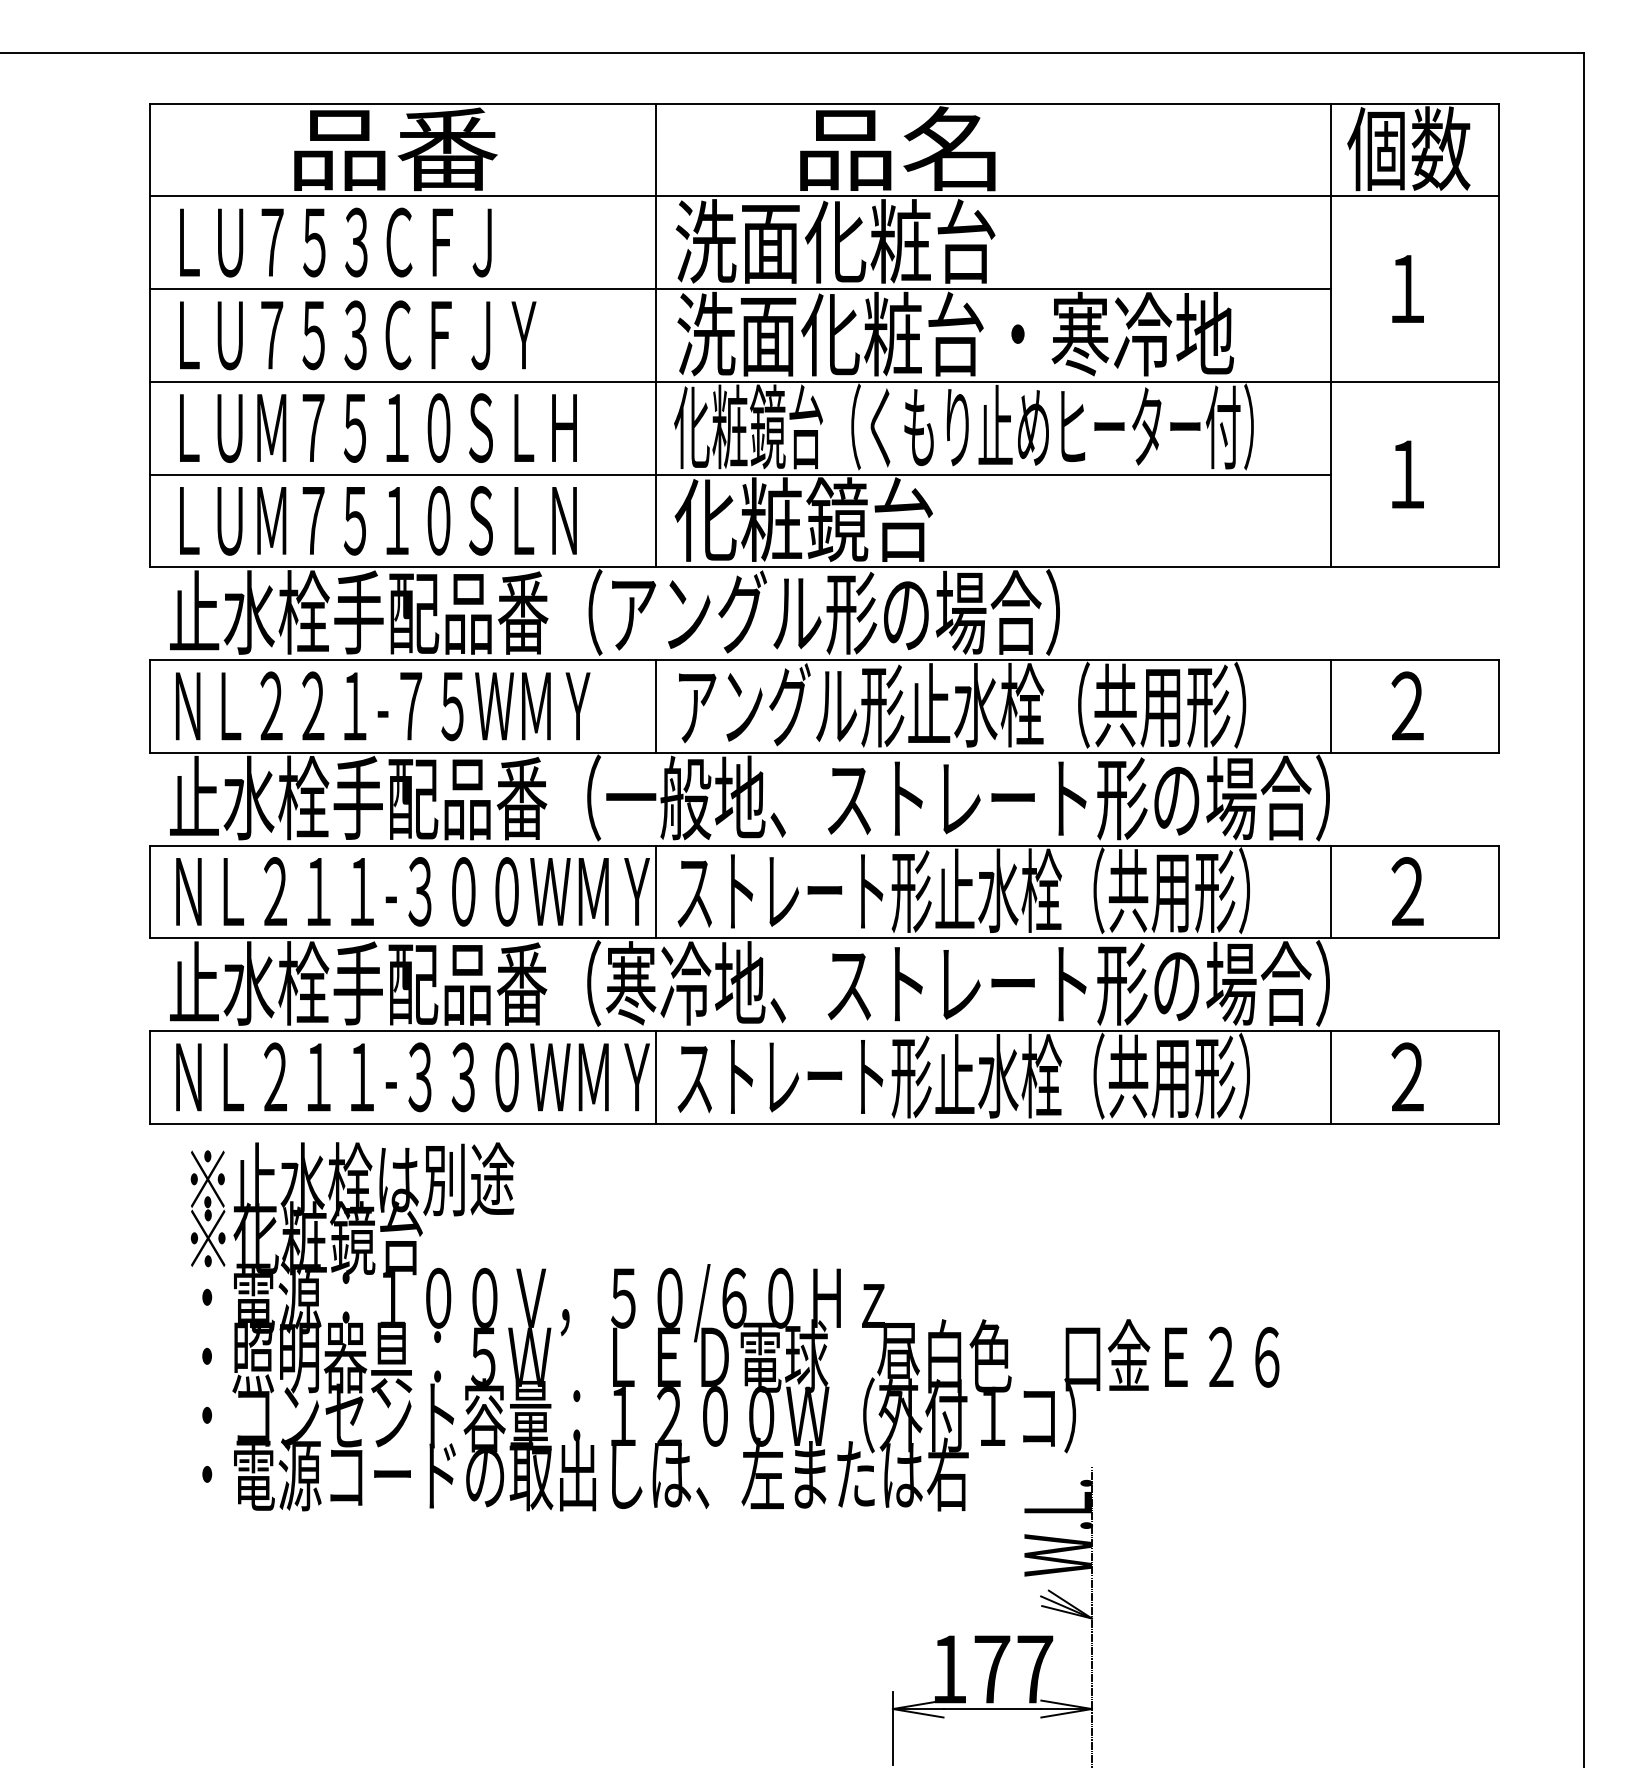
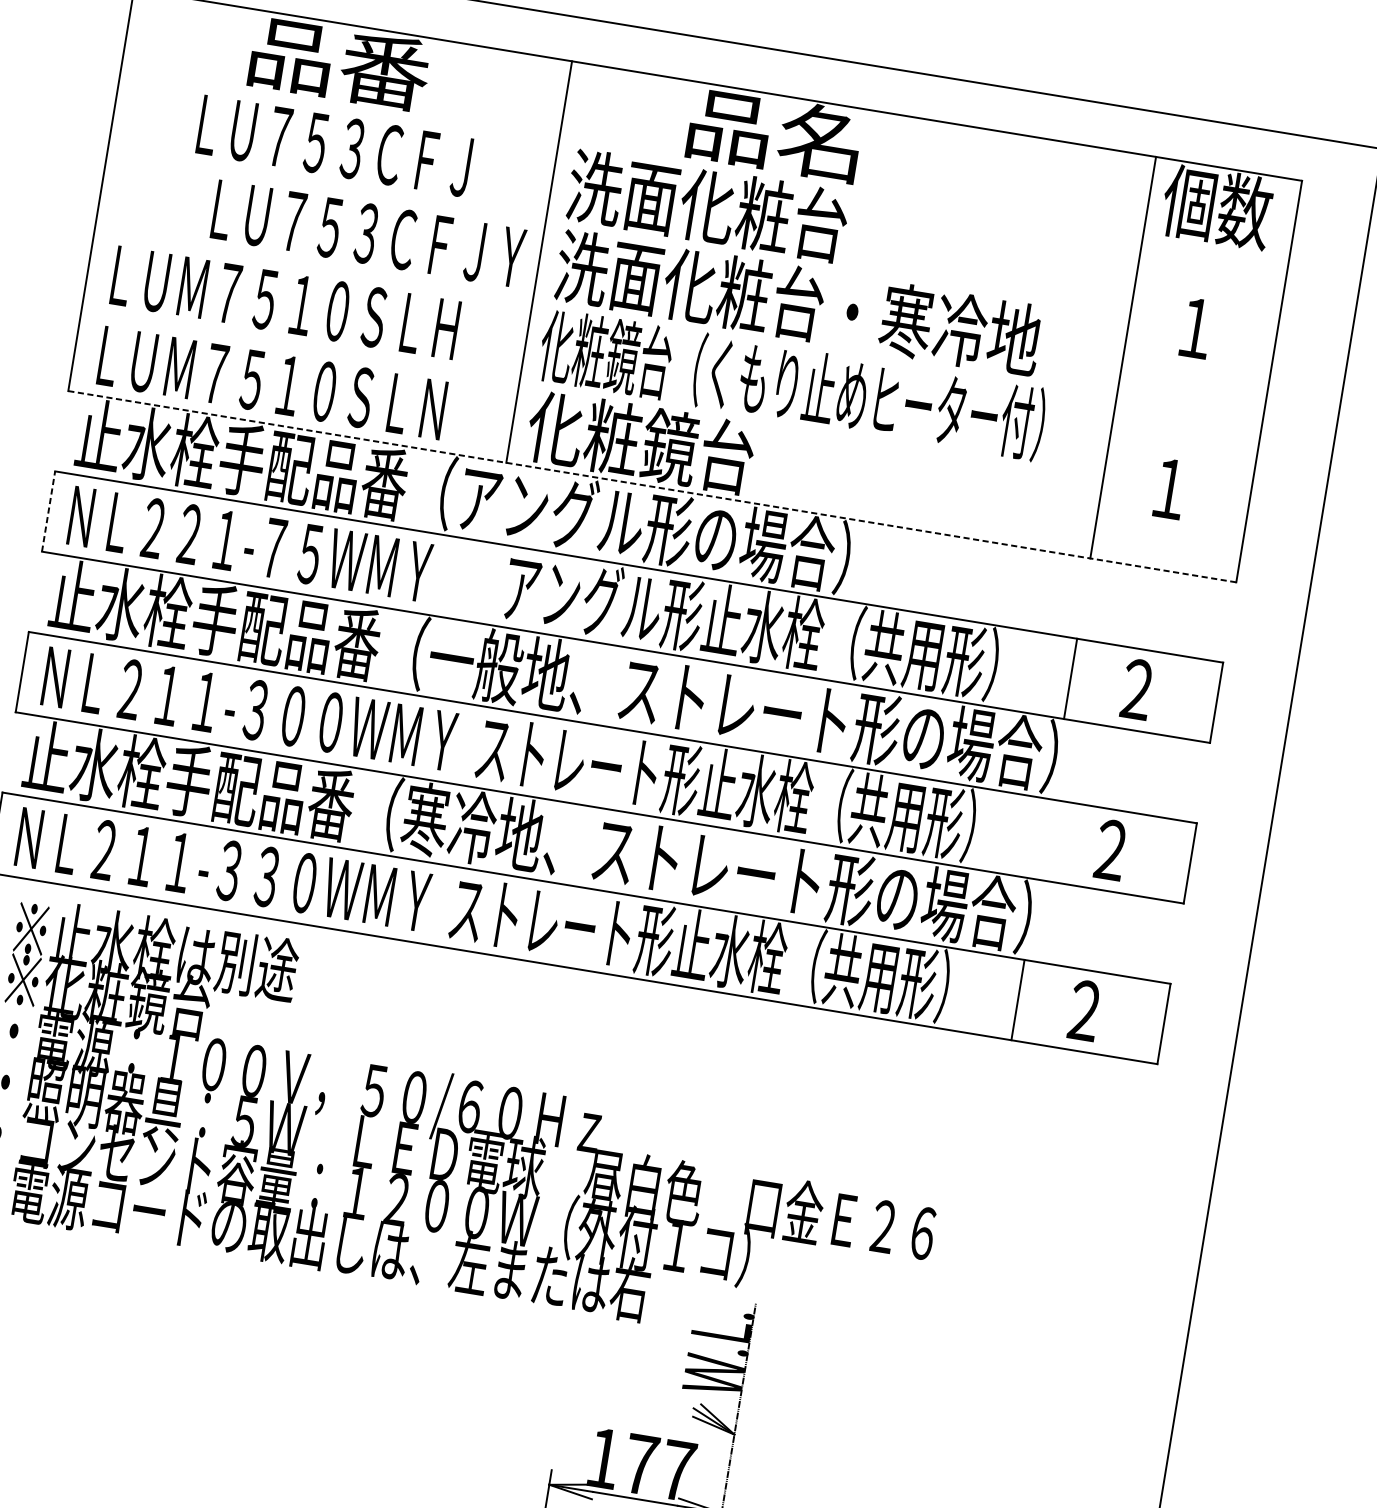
line: (824, 196) -> (704, 165), removed
text: (335, 242) -> (334, 145), moved
line: (740, 289) -> (618, 234), removed
text: (358, 335) -> (368, 234), moved
line: (824, 381) -> (678, 325), removed
line: (740, 474) -> (592, 394), removed
line: (824, 567) -> (651, 486), solid -> dashed
line: (150, 706) -> (48, 511), solid -> dashed
line: (656, 706) -> (486, 583), removed
line: (656, 891) -> (460, 743), removed
line: (1330, 891) -> (1044, 839), removed
line: (656, 1077) -> (434, 904), removed

